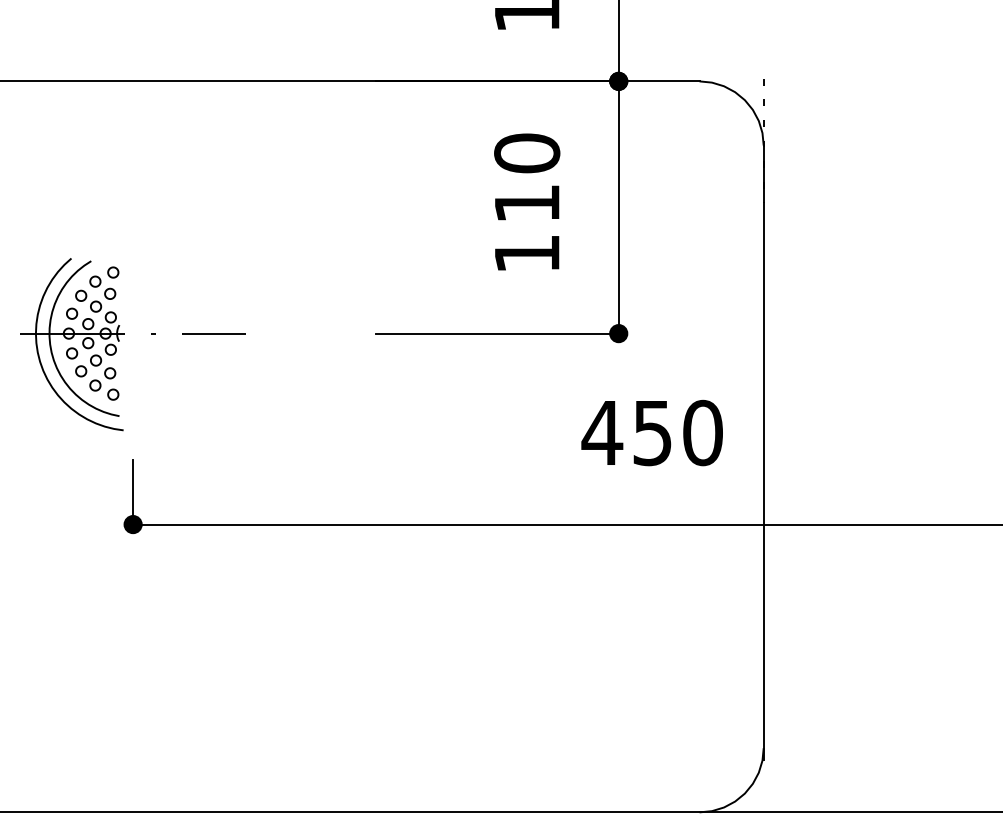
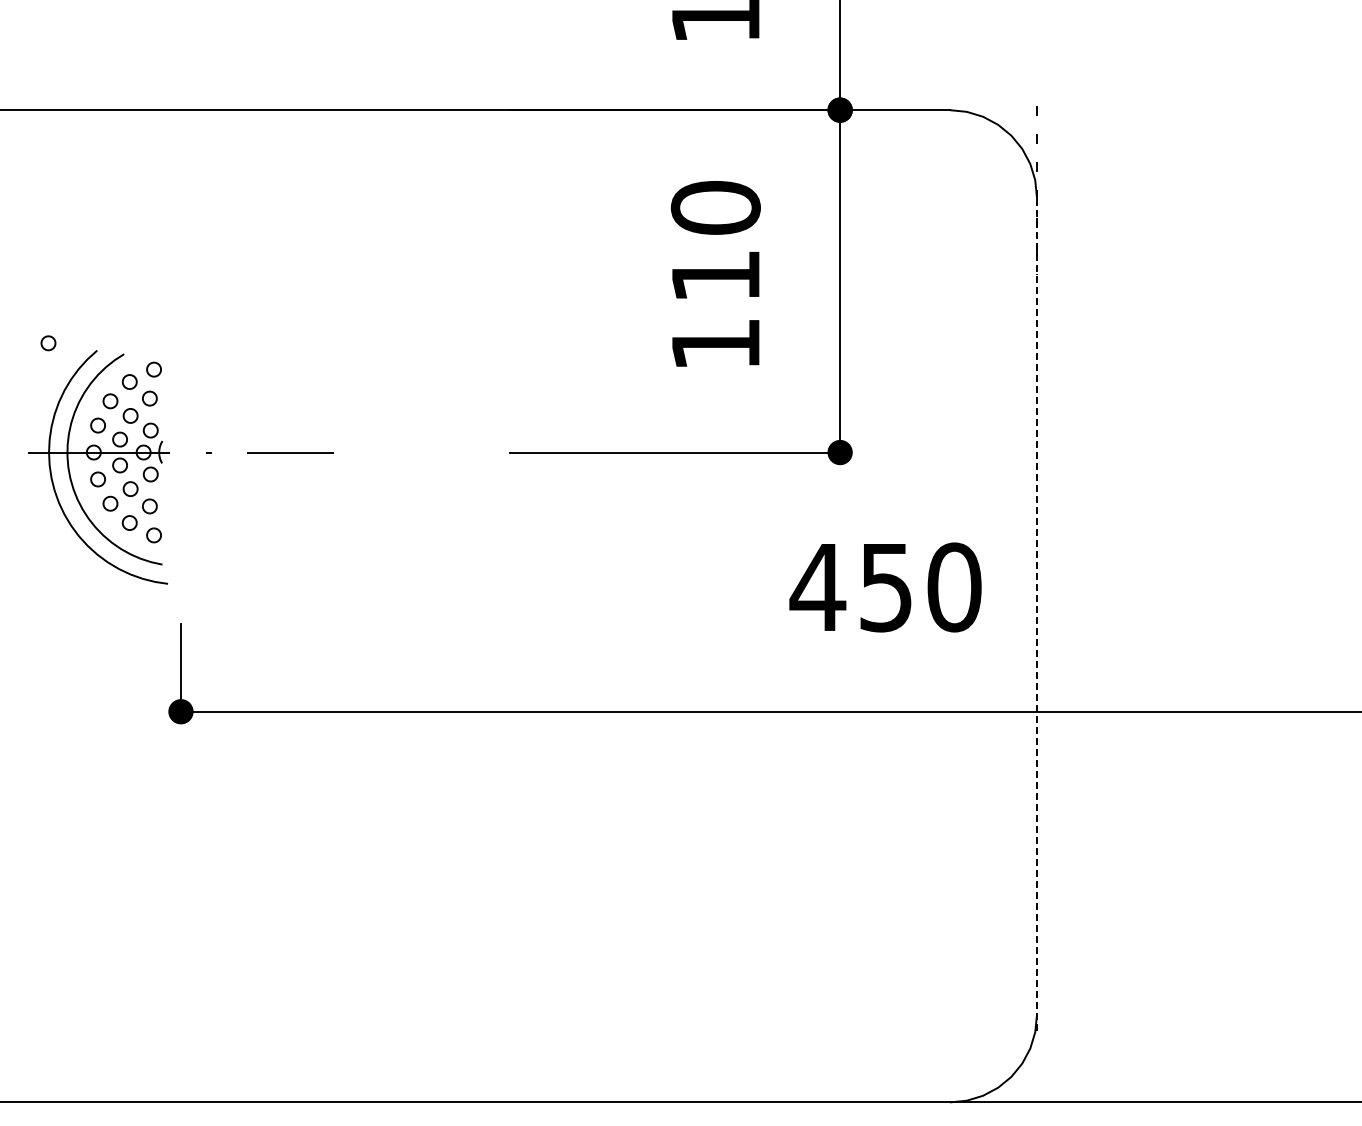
part: (35, 253) -> (48, 343), added
line: (763, 452) -> (1036, 614), solid -> dashed

